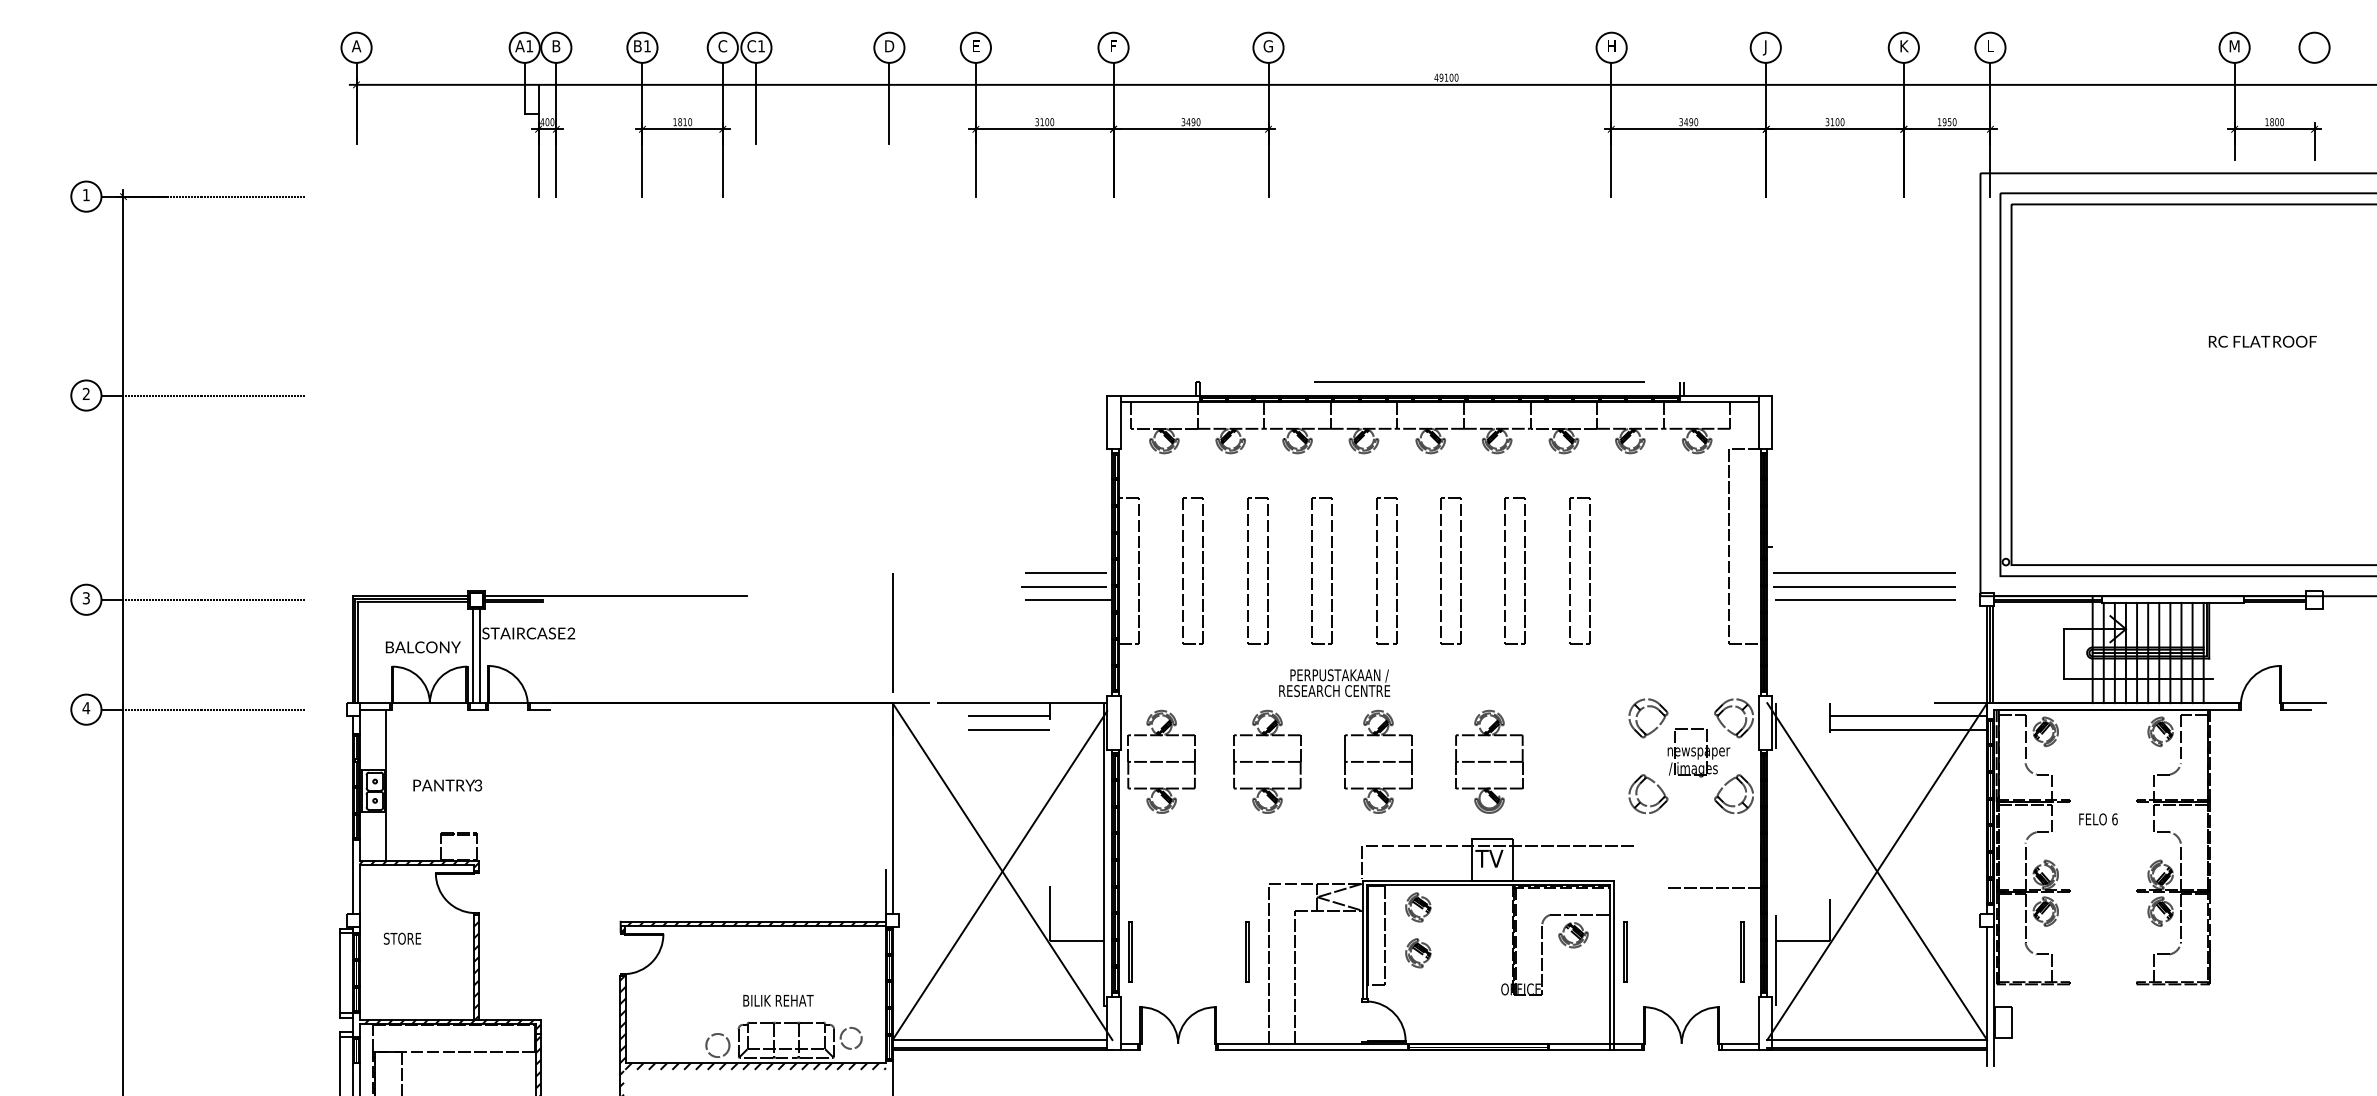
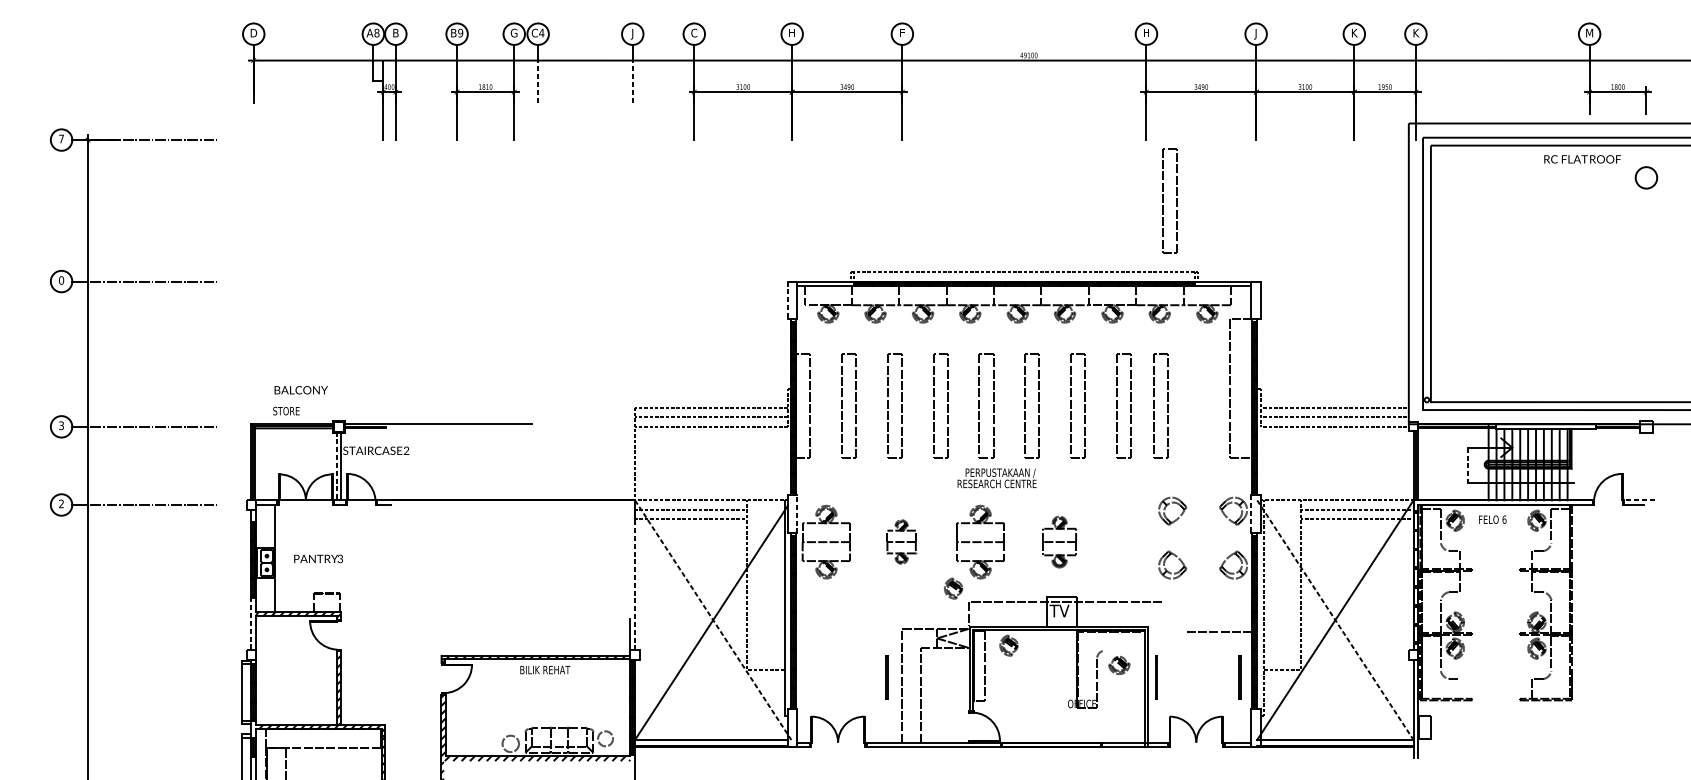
text: (1113, 45) -> (792, 32), F -> H
text: (356, 46) -> (253, 33), A -> D
text: (529, 46) -> (376, 33), A1 -> A8
text: (647, 46) -> (460, 33), B1 -> B9
text: (722, 46) -> (514, 33), C -> G
text: (761, 46) -> (541, 33), C1 -> C4
text: (975, 46) -> (693, 33), E -> C
text: (1267, 46) -> (901, 33), G -> F
text: (1991, 46) -> (1416, 33), L -> K
text: (889, 47) -> (632, 33), D -> J
circle: (2314, 47) -> (1646, 177), moved
line: (756, 113) -> (538, 80), solid -> dashed
line: (889, 113) -> (632, 80), solid -> dashed
text: (86, 195) -> (61, 139), 1 -> 7
part: (1634, 281) -> (1162, 200), added
text: (2262, 341) -> (1582, 159), moved
text: (86, 394) -> (61, 280), 2 -> 0
line: (1107, 422) -> (787, 300), solid -> dashed
part: (1622, 570) -> (1154, 406), added
text: (422, 647) -> (300, 390), moved
line: (2064, 653) -> (1468, 465), solid -> dashed
line: (473, 655) -> (336, 466), solid -> dashed
text: (1334, 682) -> (997, 477), moved
line: (2304, 703) -> (1639, 500), solid -> dashed
text: (86, 708) -> (61, 504), 4 -> 2
line: (1120, 722) -> (797, 514), solid -> dashed
line: (1759, 722) -> (1251, 514), solid -> dashed
part: (1698, 752) -> (1208, 535), removed
part: (1267, 761) -> (901, 541), size x0.6
part: (1489, 761) -> (1059, 541), size x0.7
line: (892, 815) -> (634, 580), solid -> dashed
text: (2098, 819) -> (1492, 519), moved
line: (1002, 872) -> (713, 620), solid -> dashed
line: (1877, 872) -> (1335, 620), solid -> dashed
line: (353, 877) -> (251, 624), solid -> dashed
line: (1579, 914) -> (1123, 650), removed
text: (402, 938) -> (286, 410), moved
line: (1129, 951) -> (803, 677), removed
part: (1418, 953) -> (953, 588), moved
line: (2052, 968) -> (1460, 689), removed
text: (778, 1000) -> (545, 669), moved

